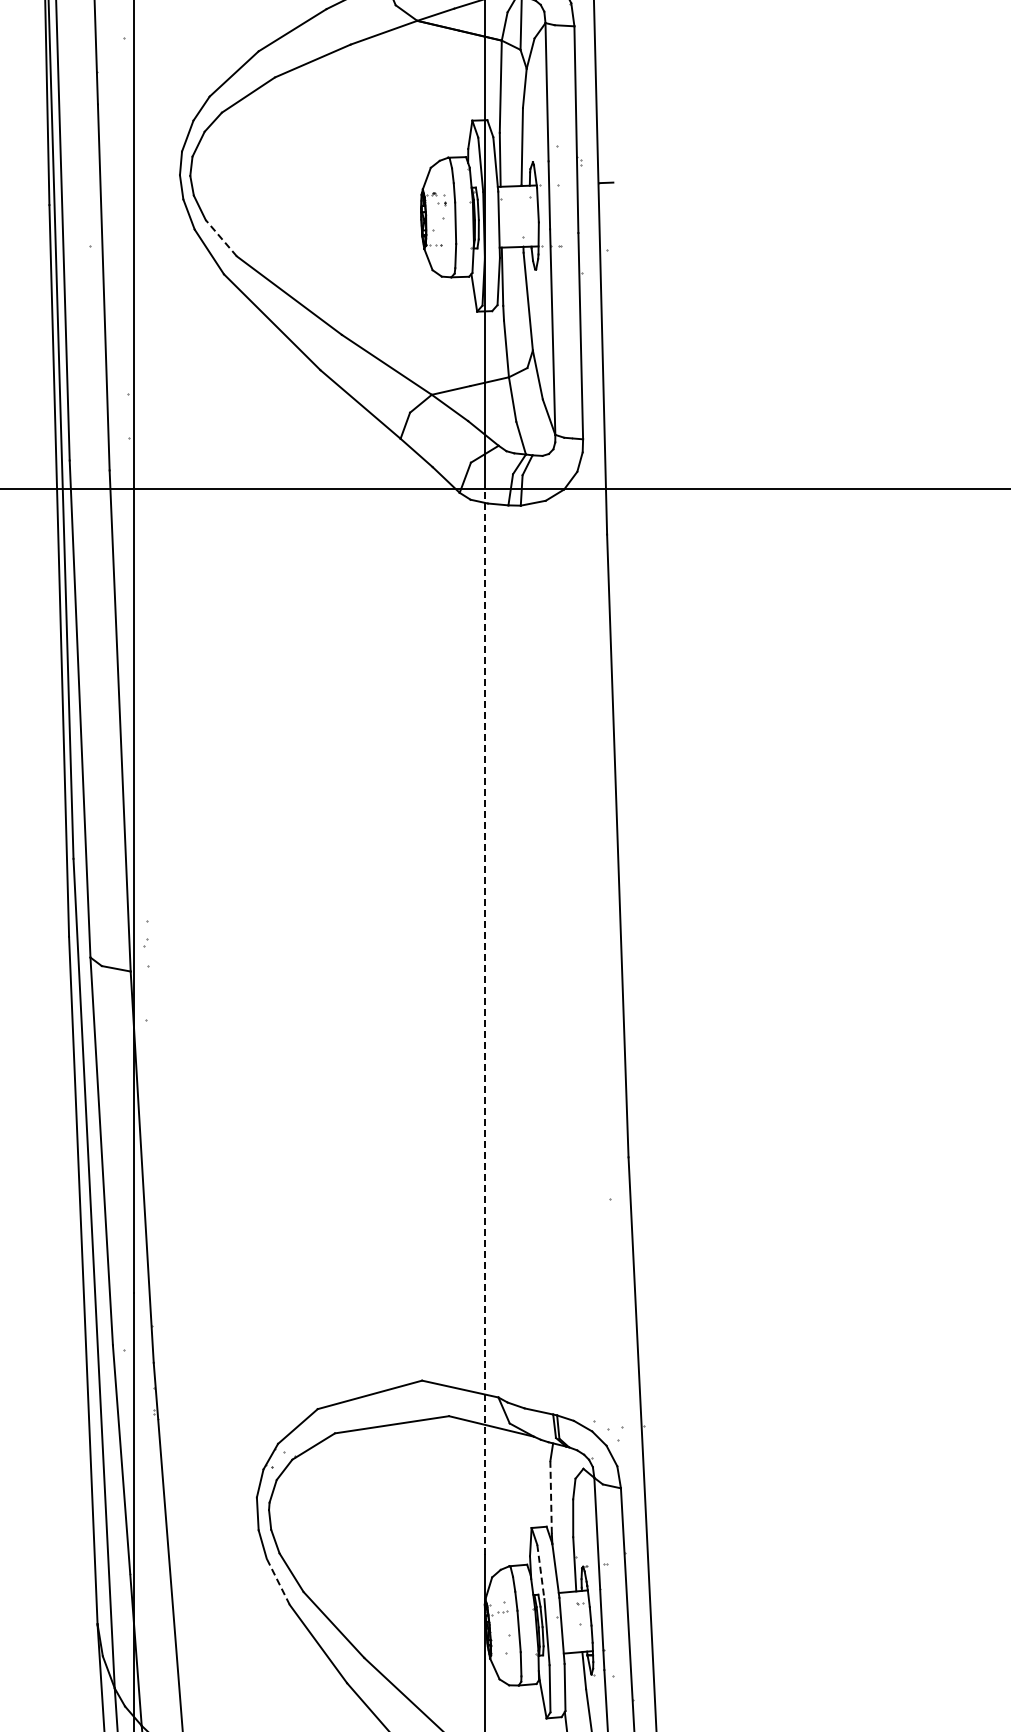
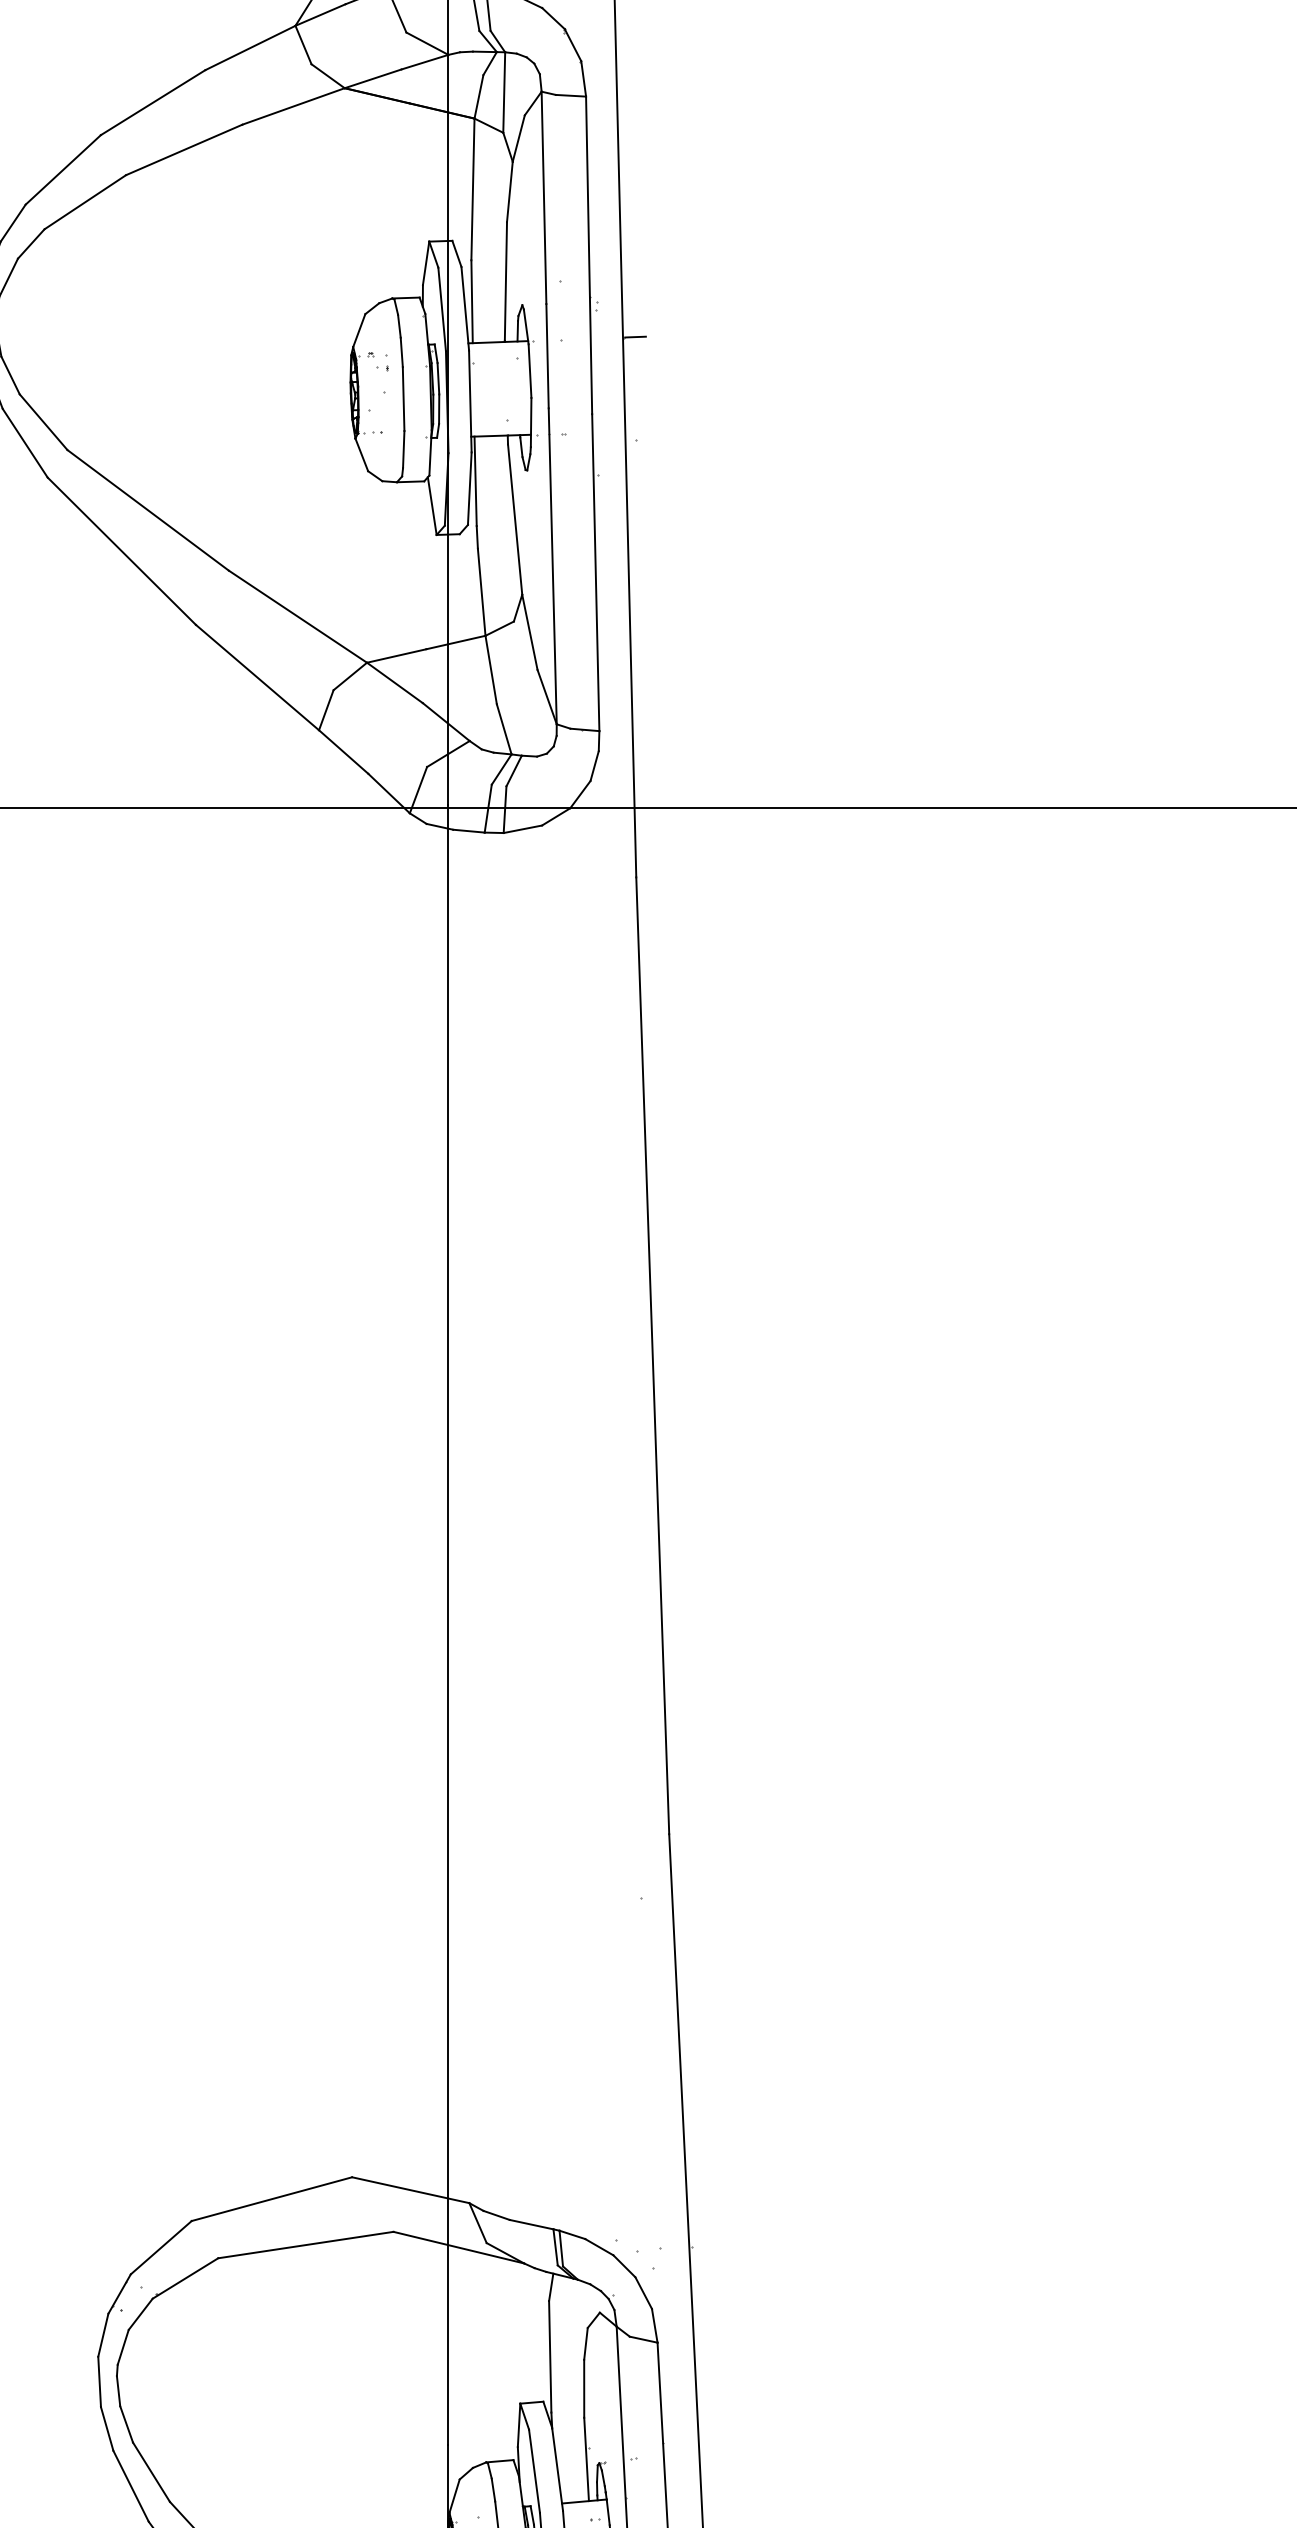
line: (221, 238) -> (43, 422), dashed -> solid
line: (484, 1021) -> (447, 1625), dashed -> solid
line: (551, 1497) -> (550, 2356), dashed -> solid
line: (540, 1572) -> (533, 2472), dashed -> solid
line: (278, 1581) -> (131, 2485), dashed -> solid

